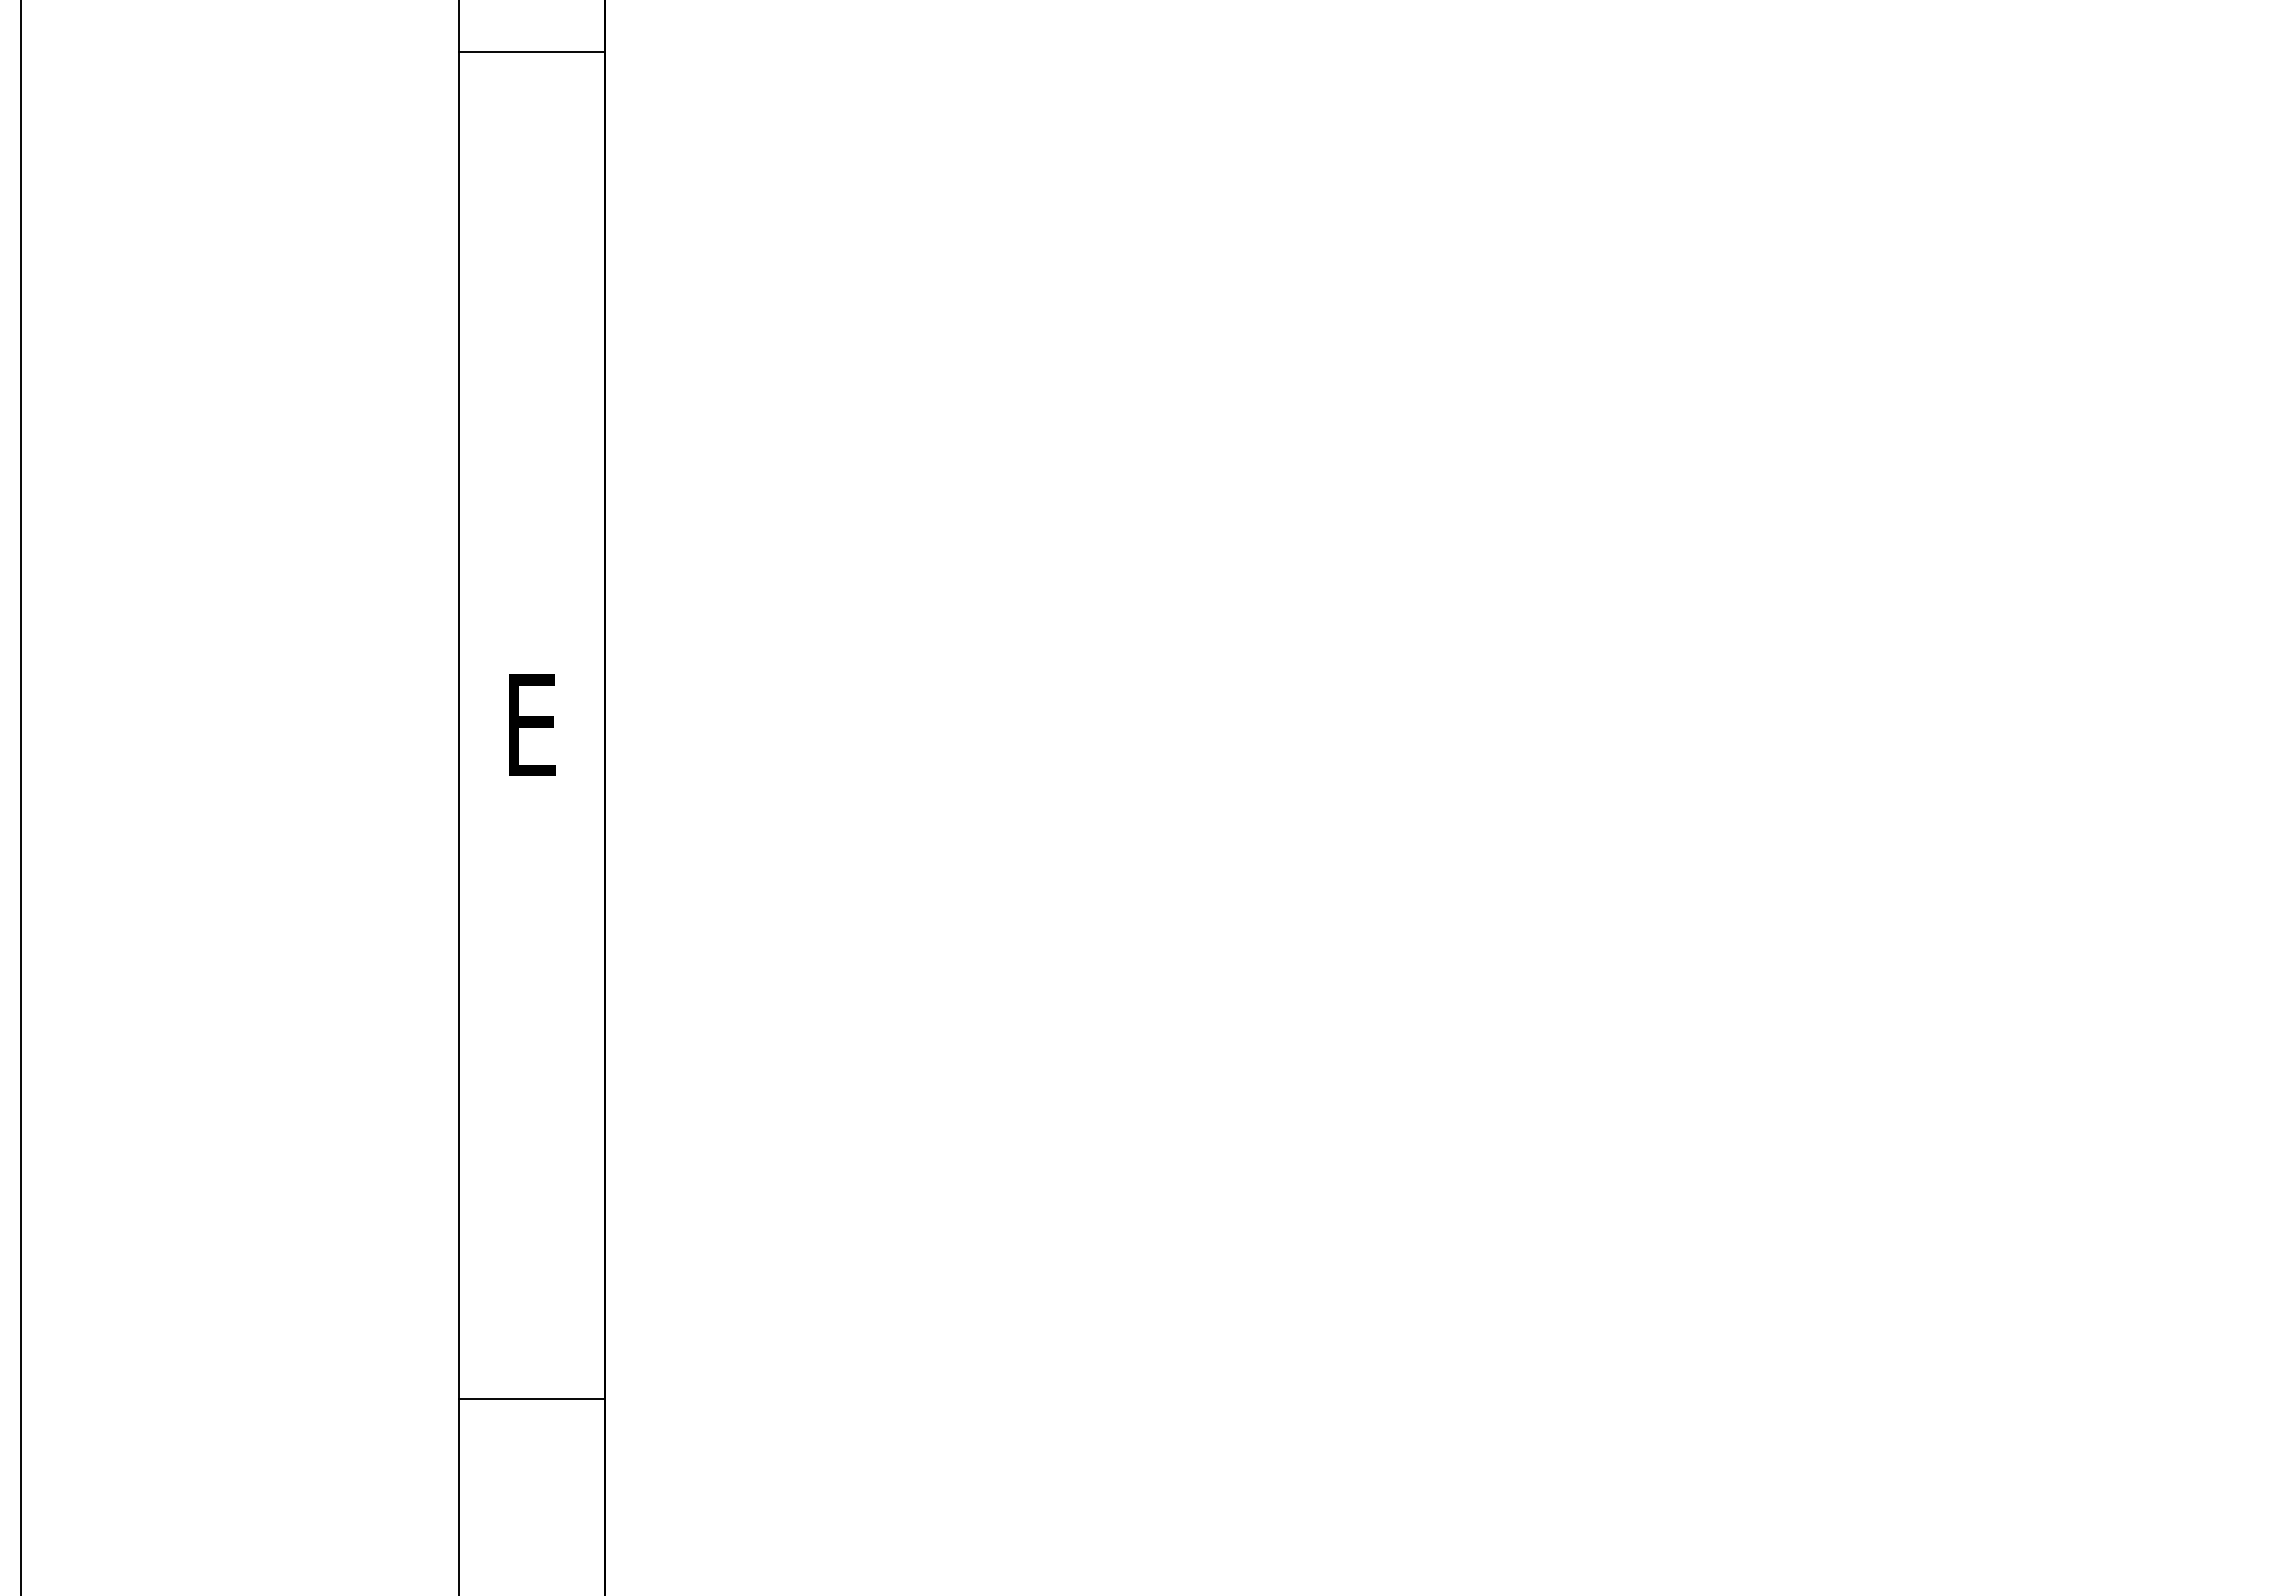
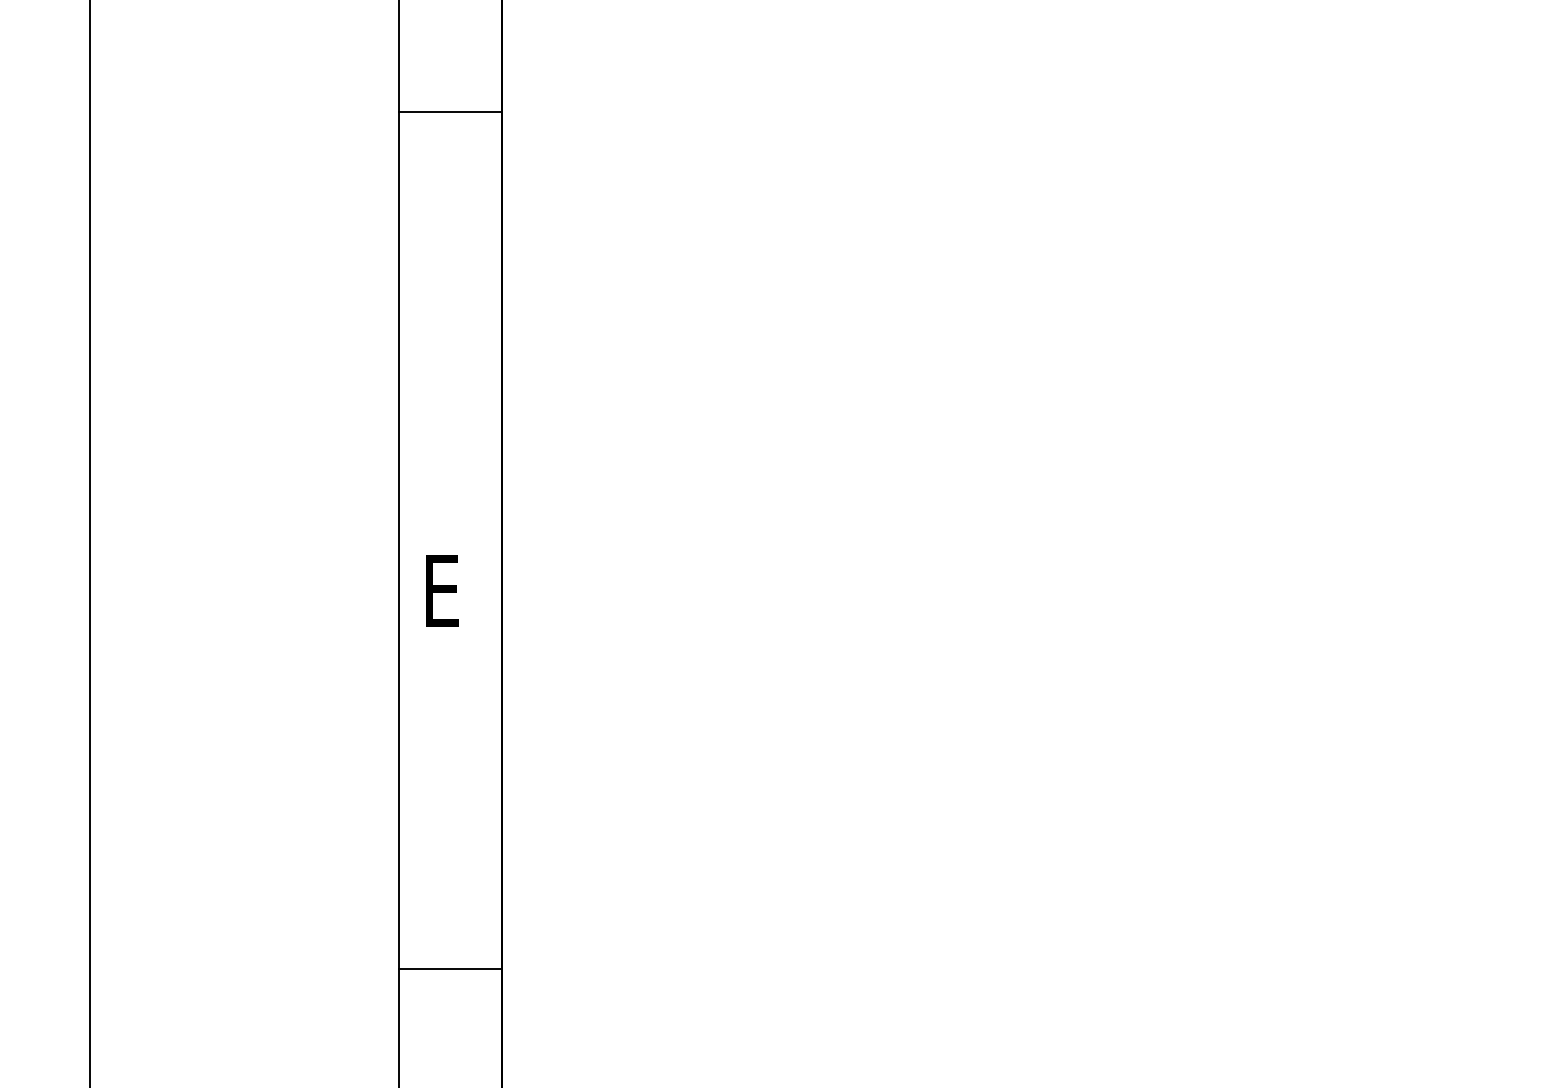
line: (532, 51) -> (450, 112), moved
text: (532, 724) -> (442, 590), moved
line: (532, 1398) -> (450, 968), moved

